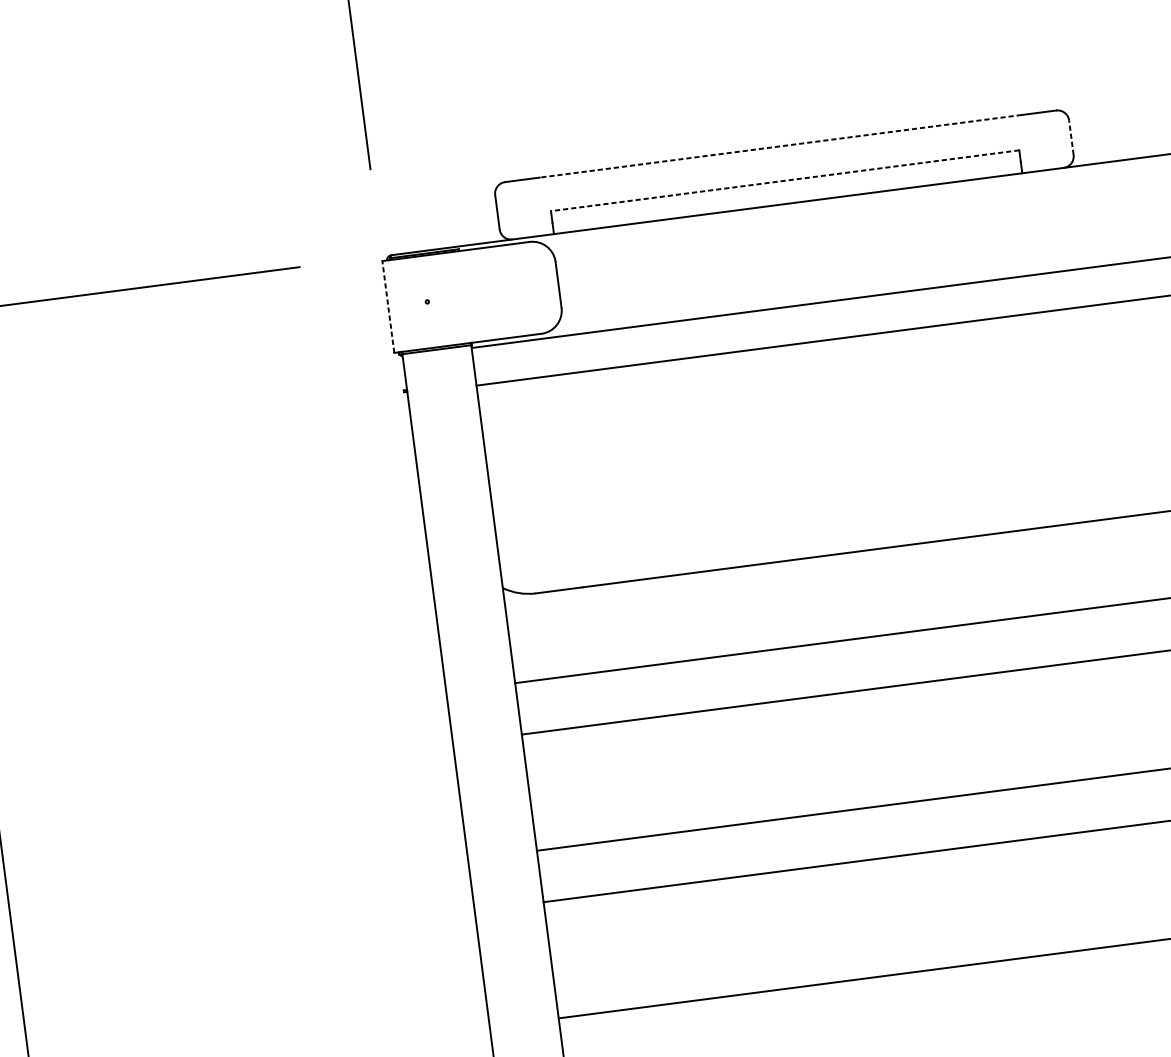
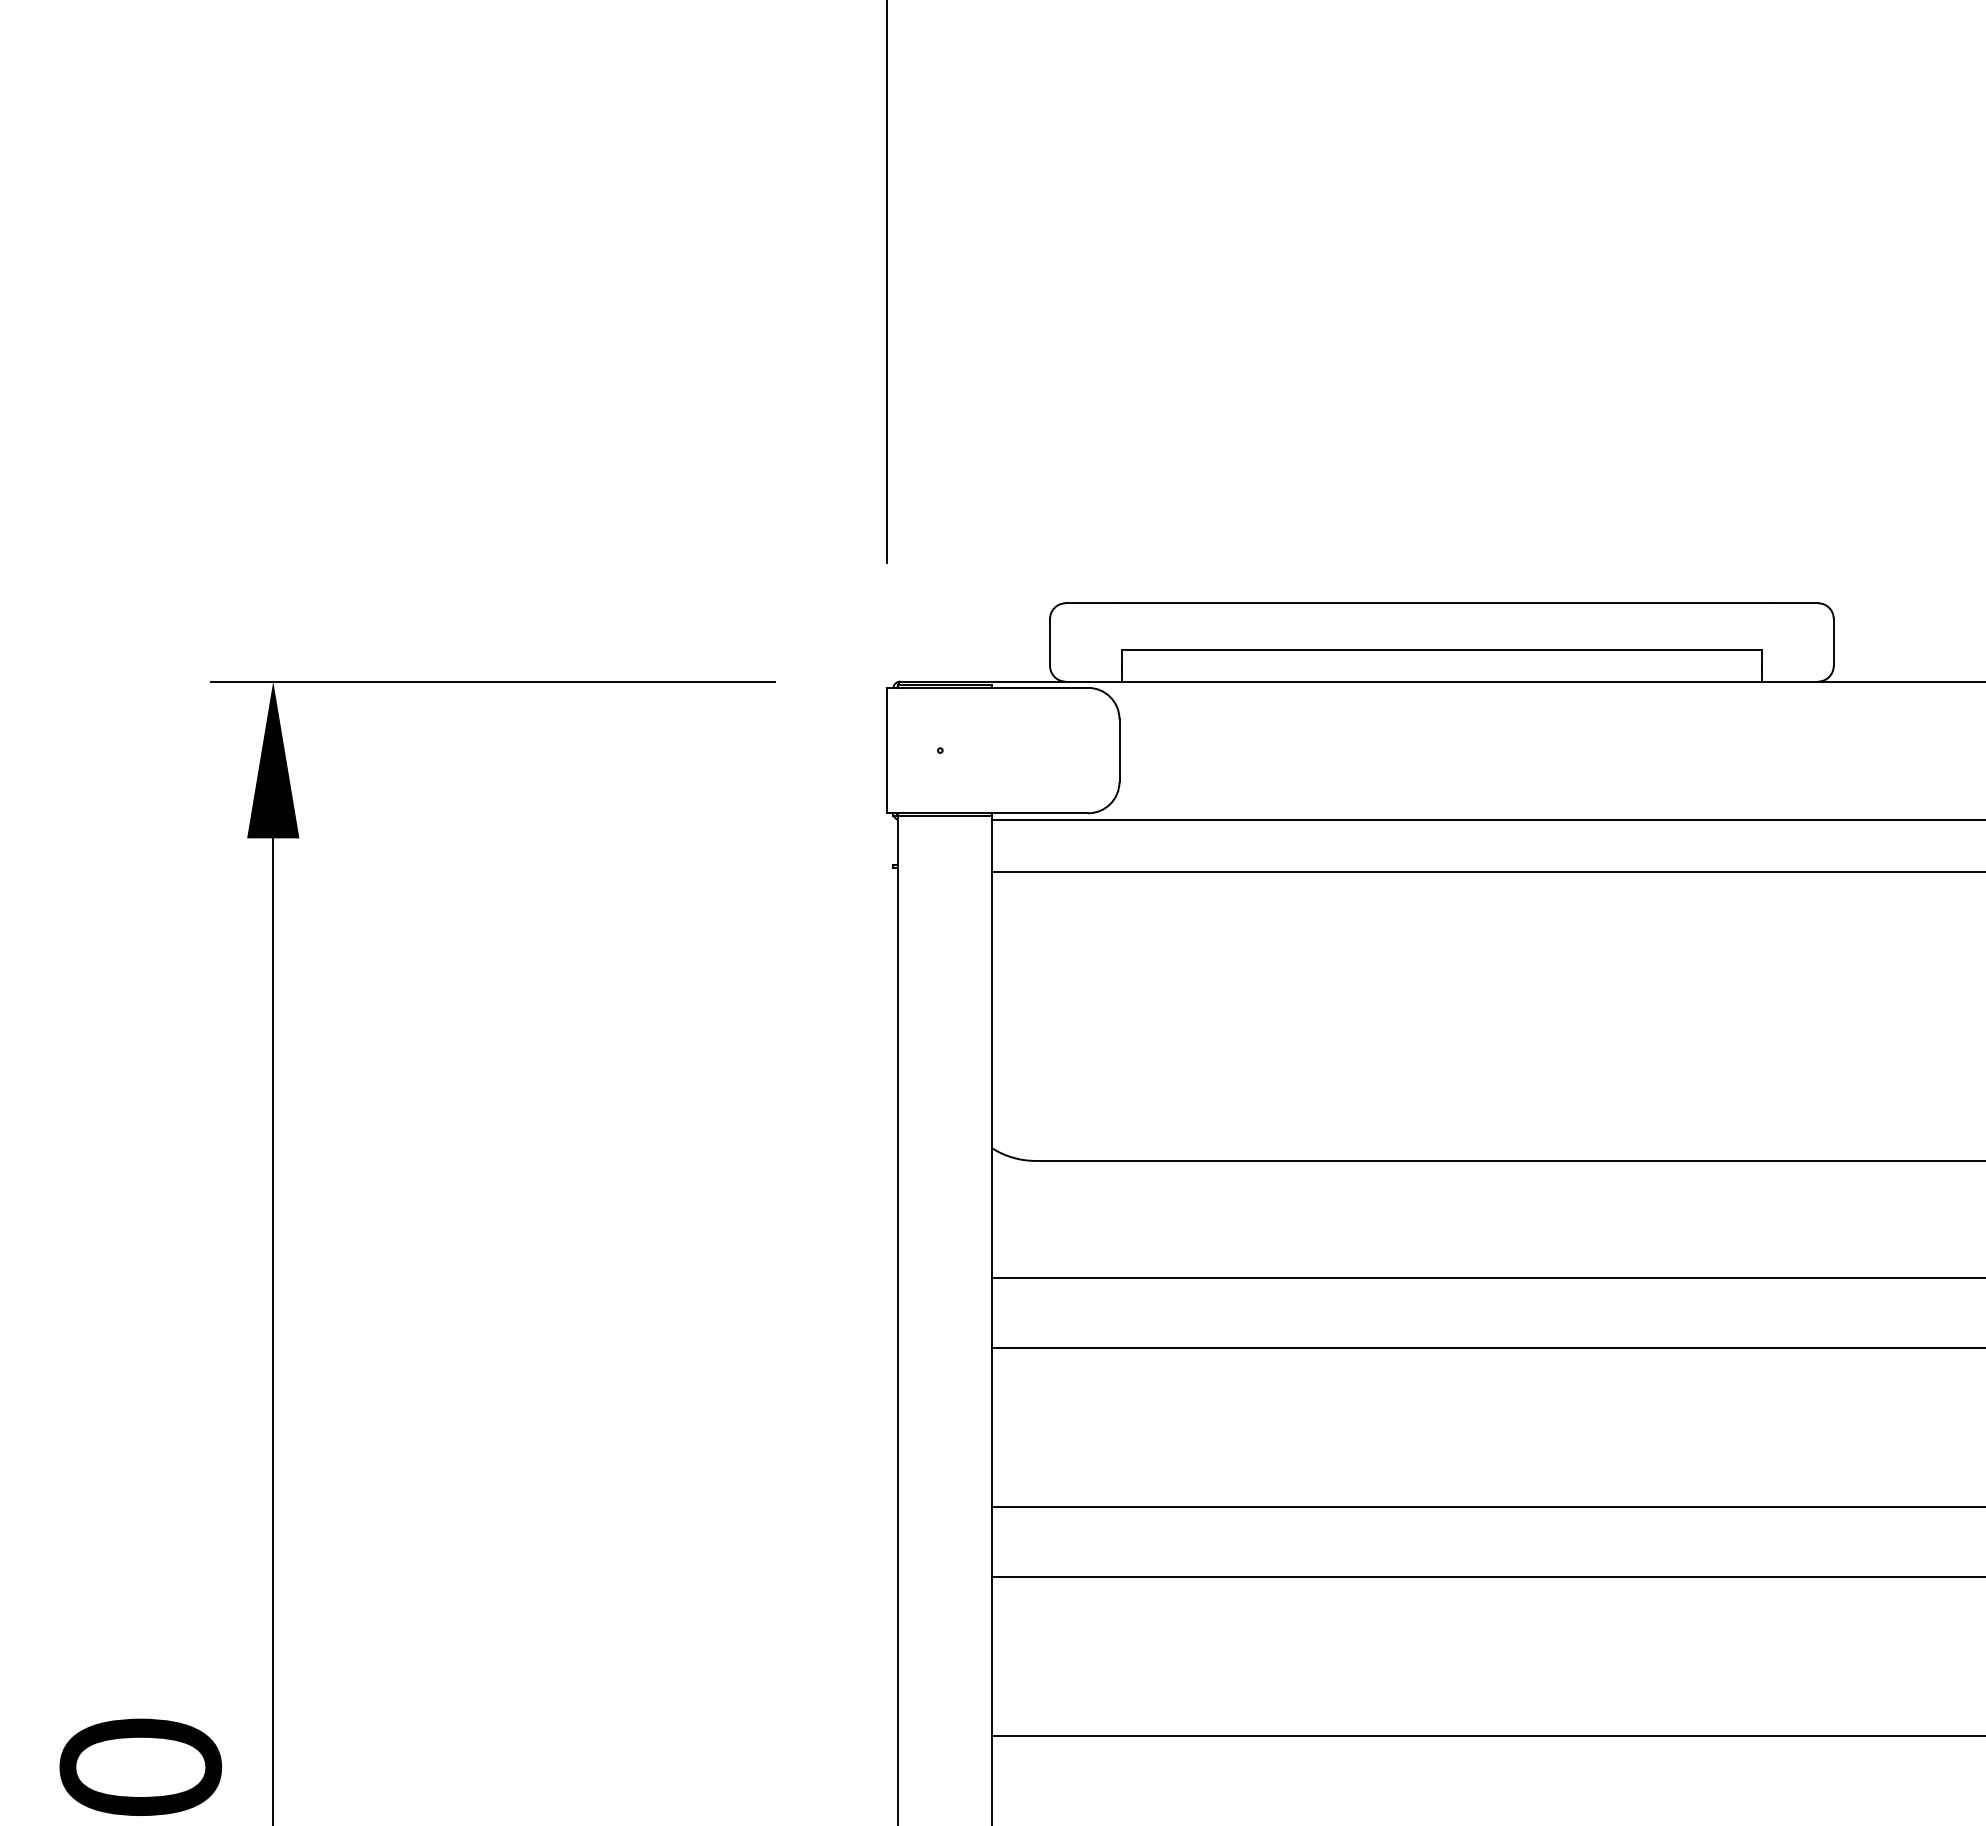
line: (1071, 137) -> (1833, 642), dashed -> solid
line: (780, 146) -> (1441, 603), dashed -> solid
line: (784, 180) -> (1441, 650), dashed -> solid
line: (388, 306) -> (887, 750), dashed -> solid

